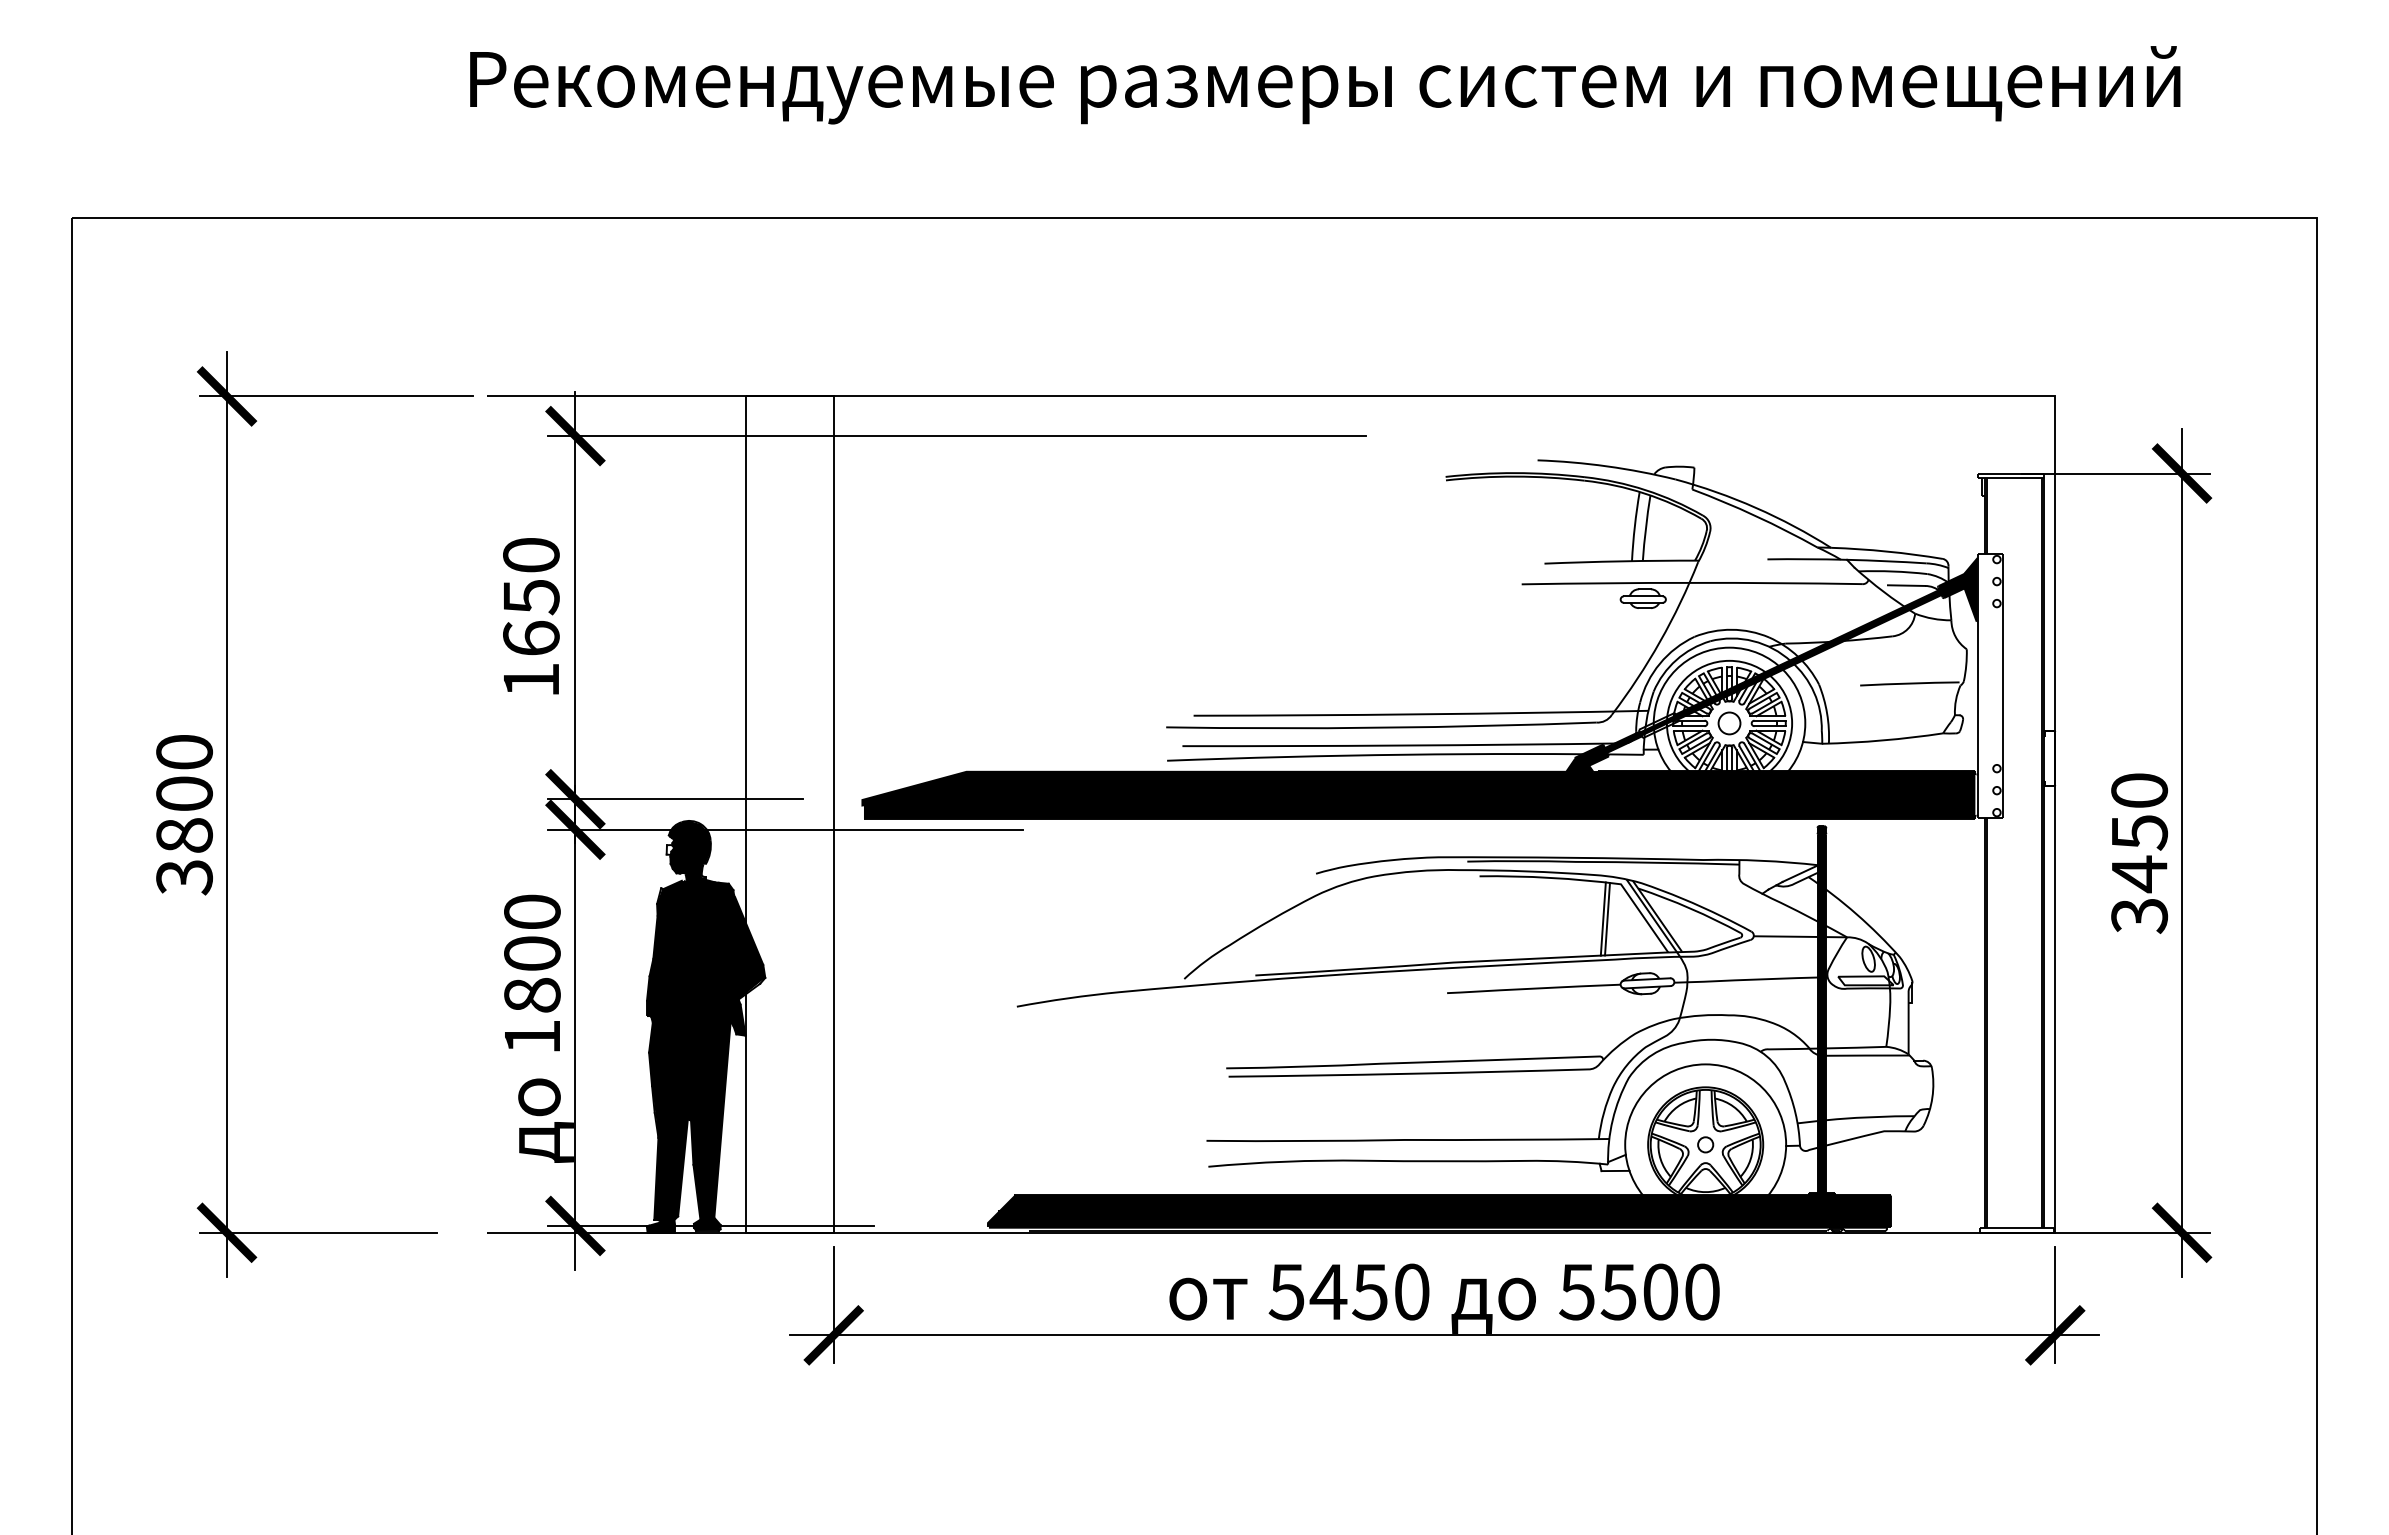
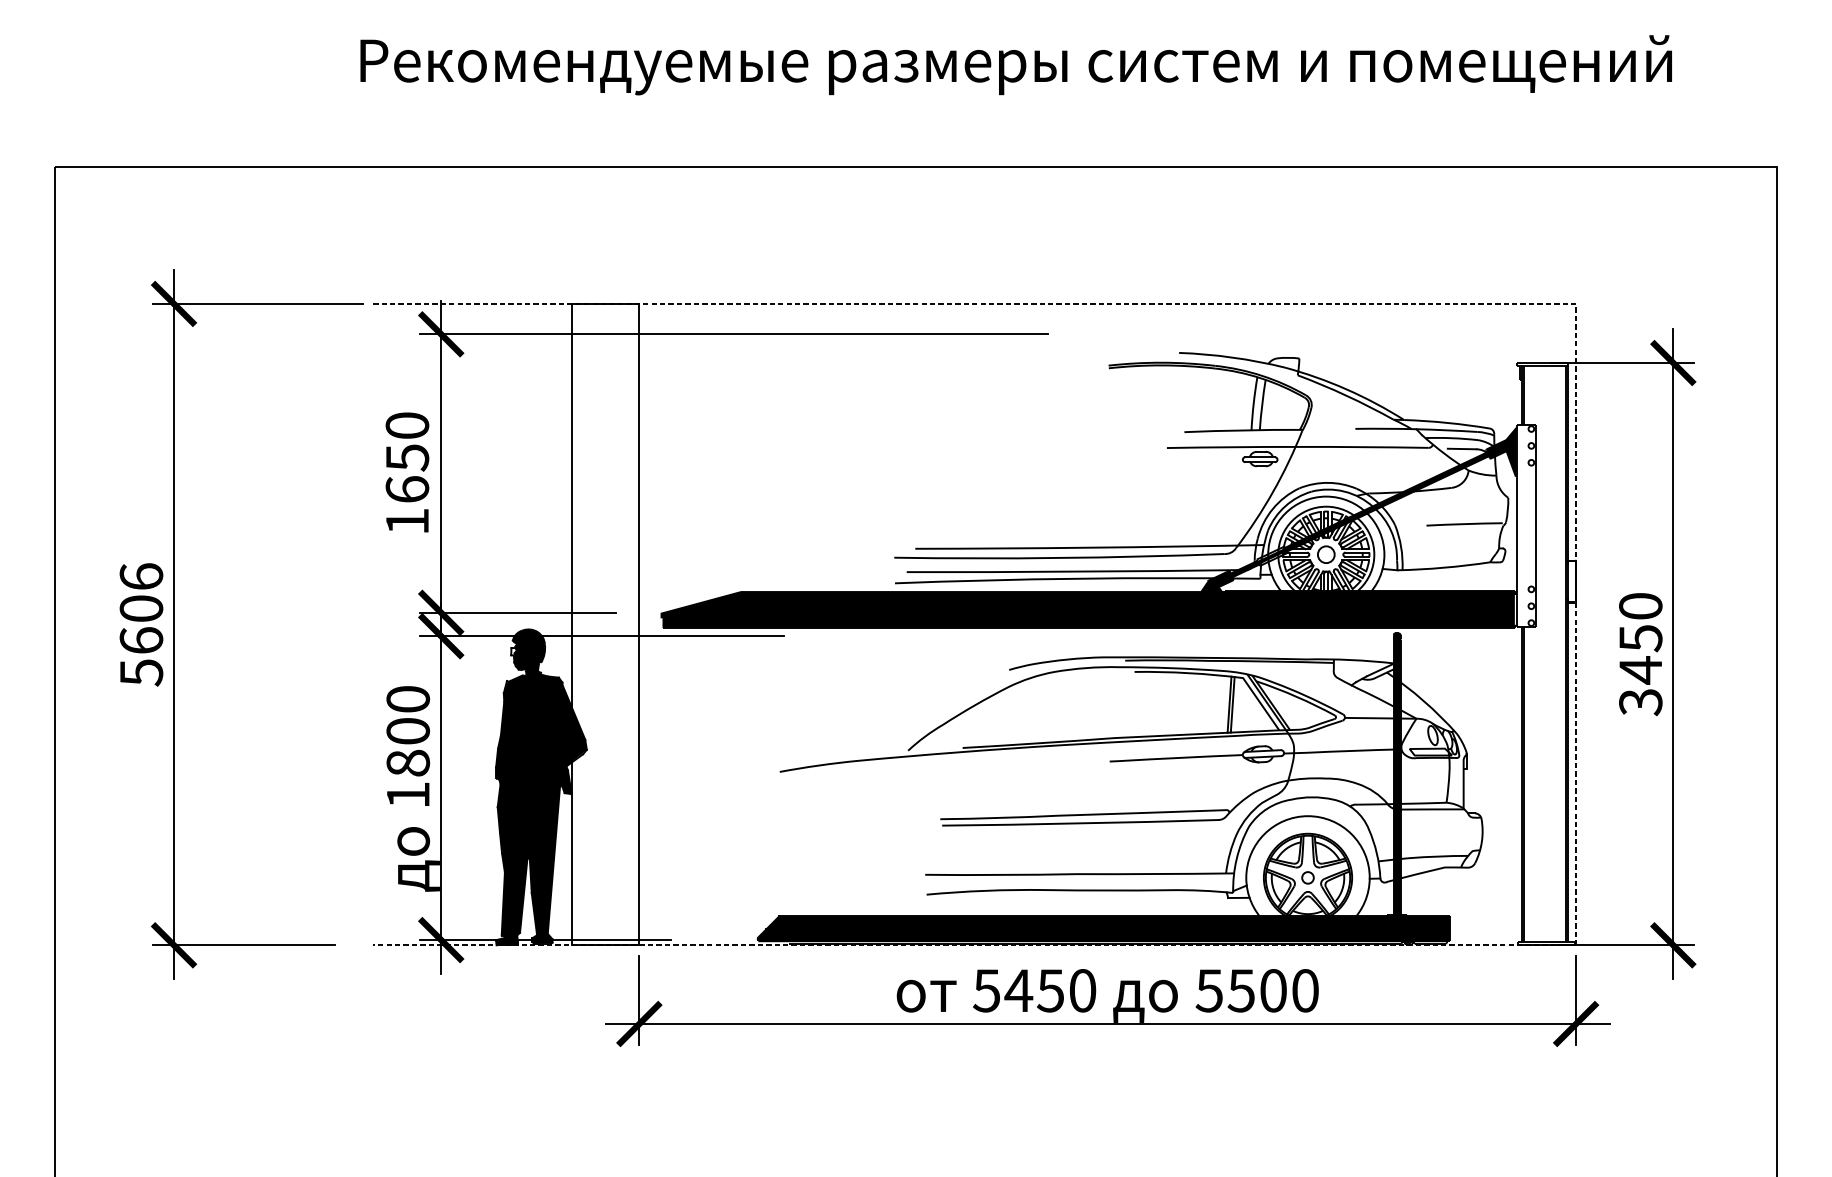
text: (184, 814) -> (141, 624), 3800 -> 5606
line: (2055, 815) -> (1576, 625), solid -> dashed

